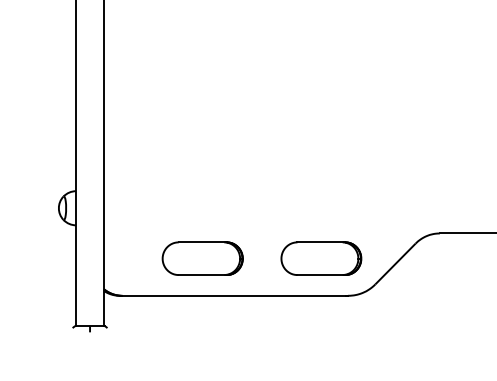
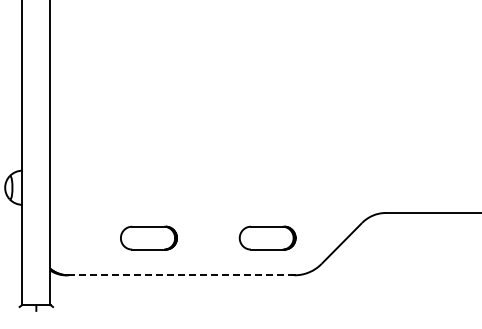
part: (202, 258) -> (148, 238), size x0.7
part: (321, 258) -> (267, 238), size x0.7
line: (235, 295) -> (181, 275), solid -> dashed

